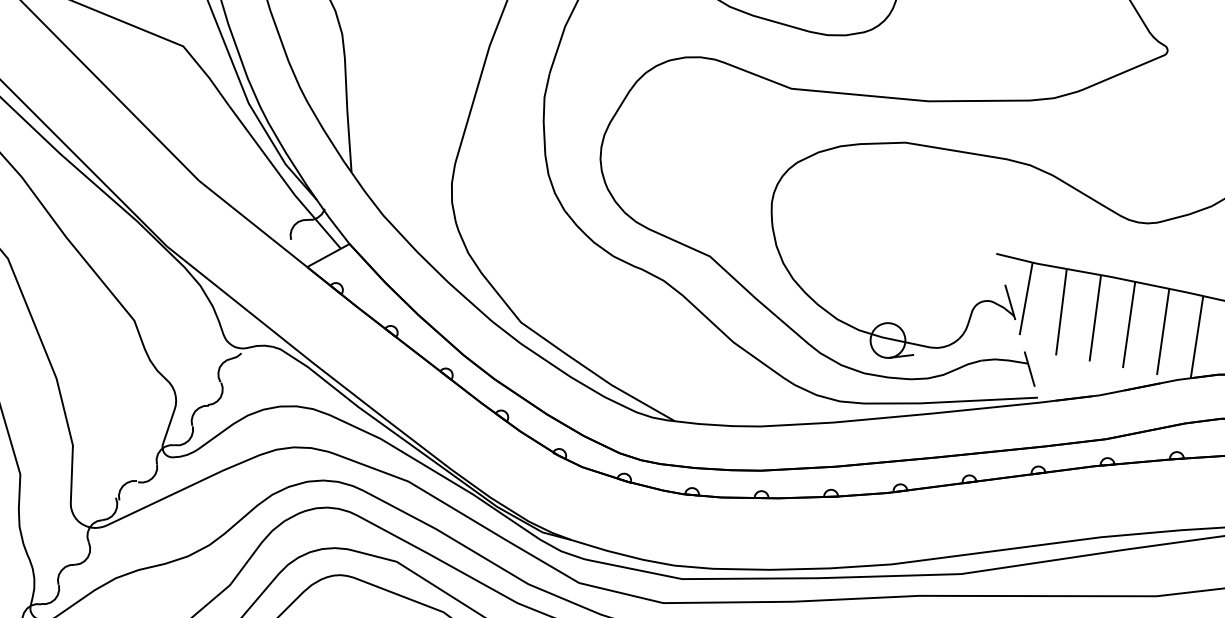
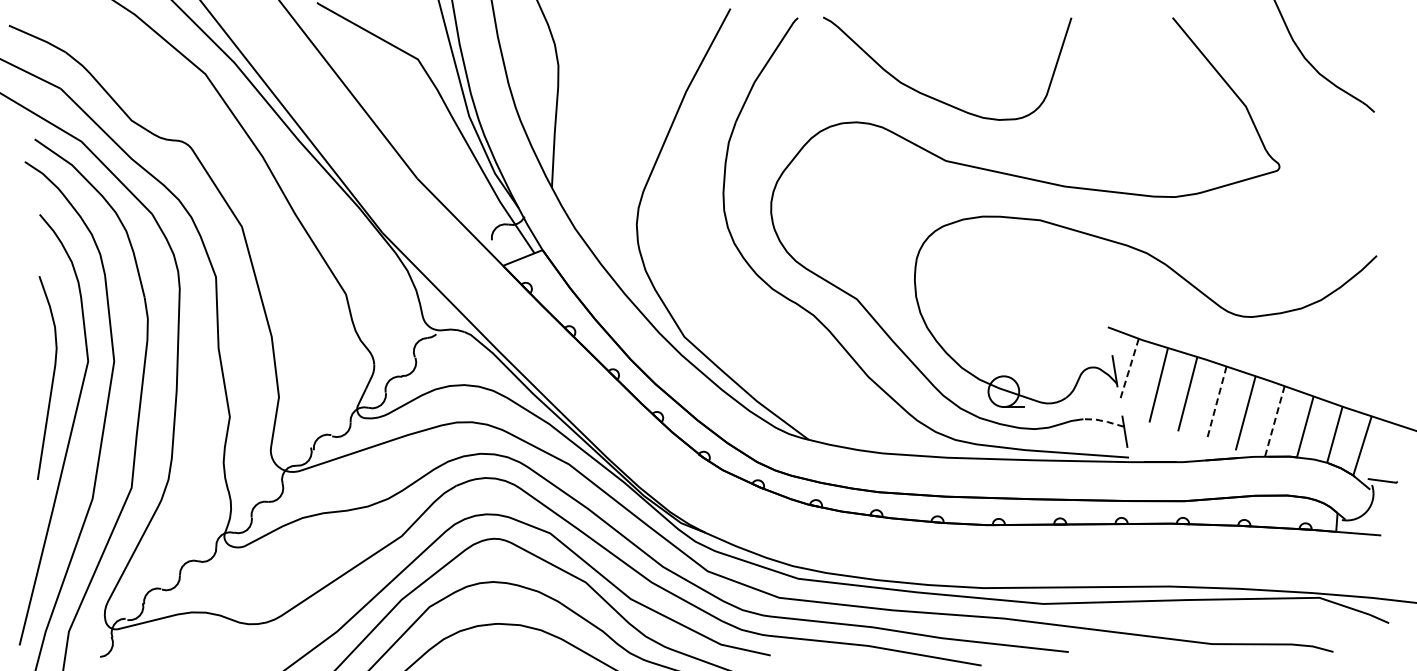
line: (1026, 299) -> (1129, 370), solid -> dashed
line: (1129, 325) -> (1216, 404), solid -> dashed
line: (1196, 337) -> (1274, 421), solid -> dashed
line: (1004, 360) -> (1103, 421), solid -> dashed

